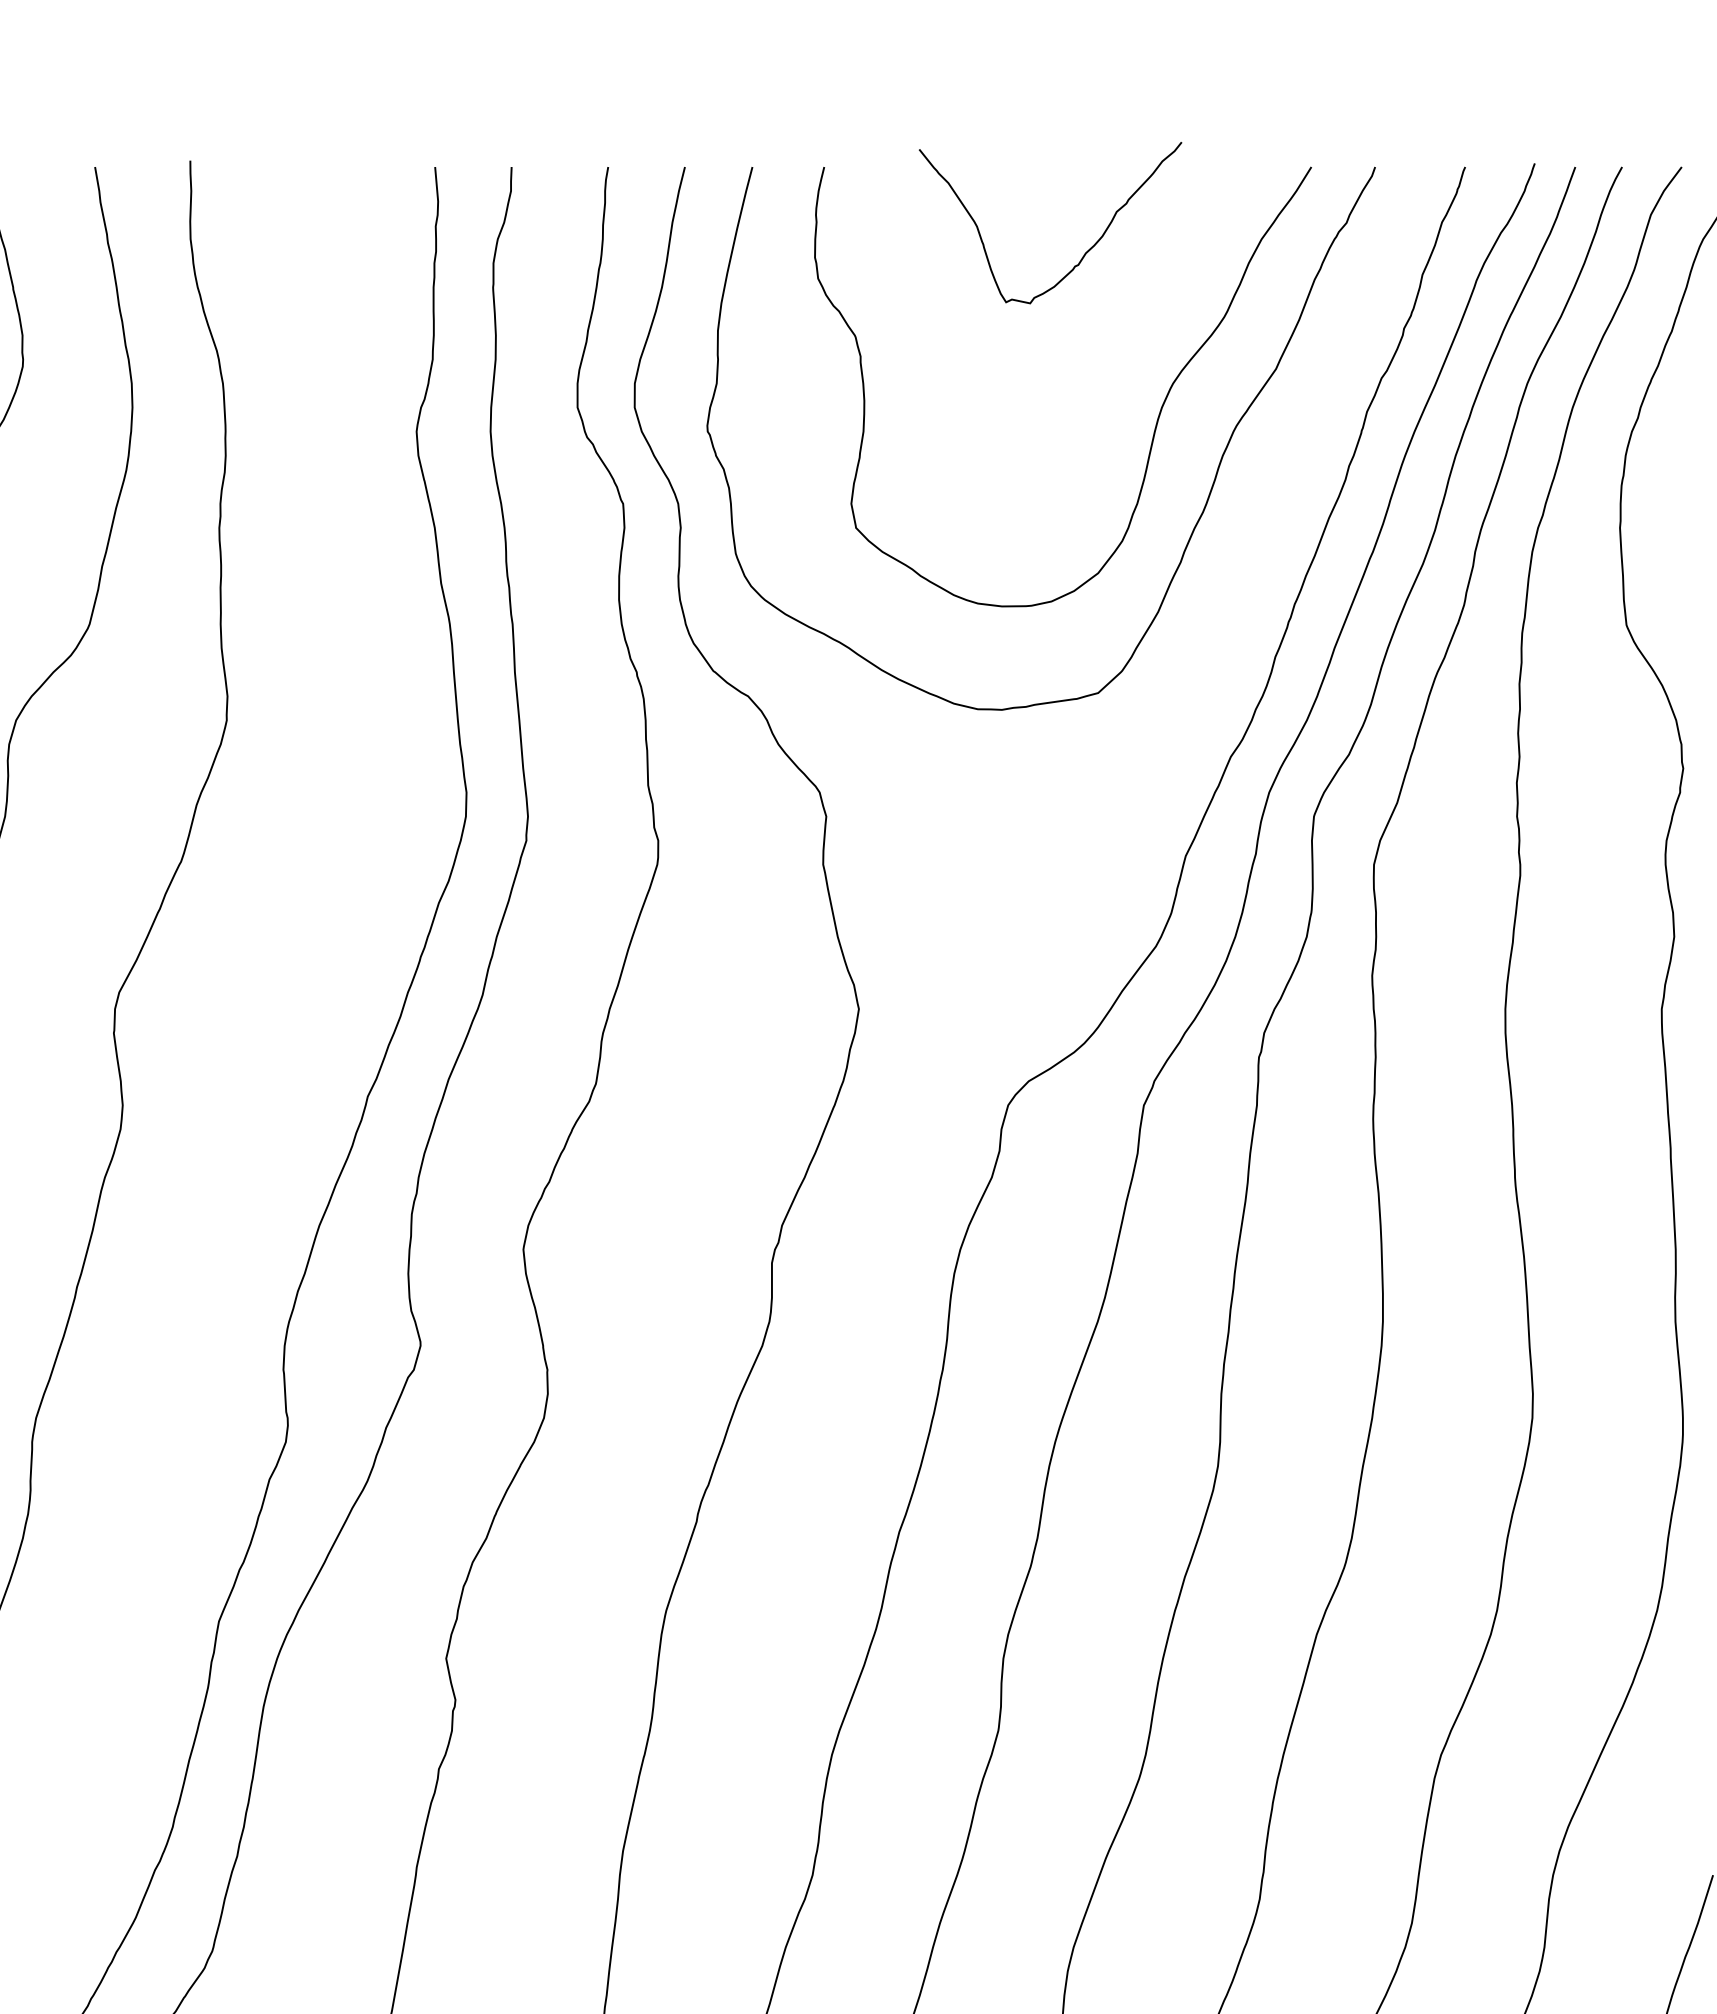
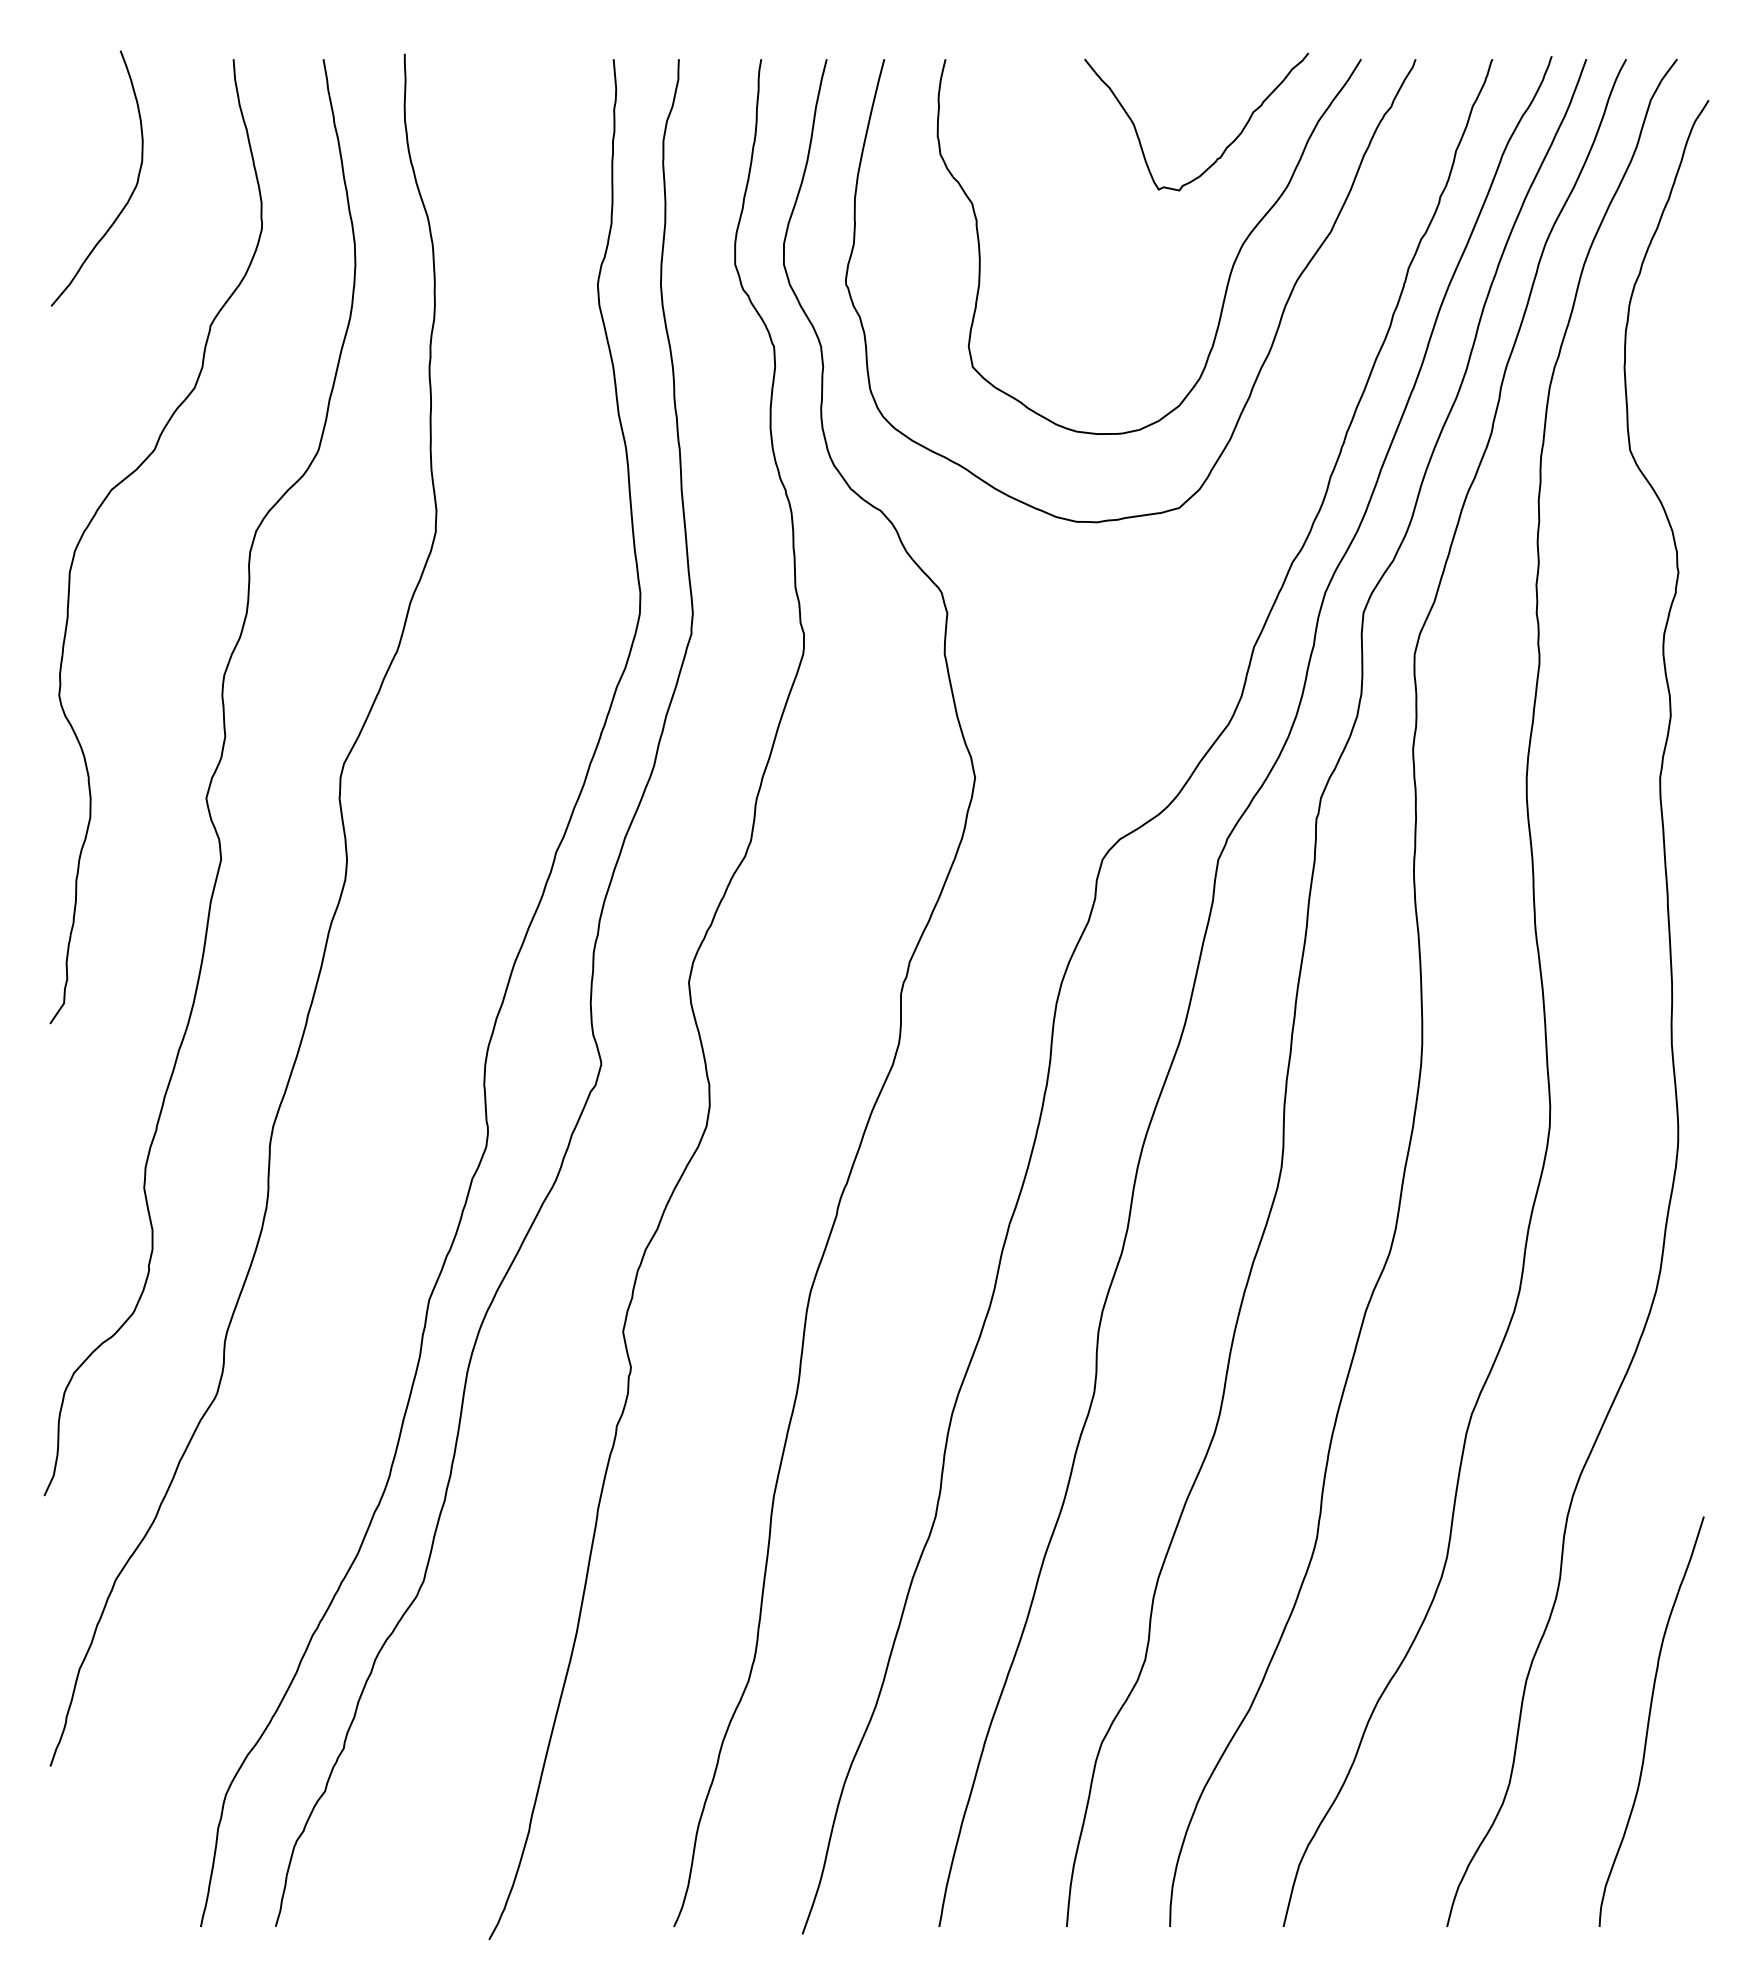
curve: (1084, 252) -> (1225, 147), moved

